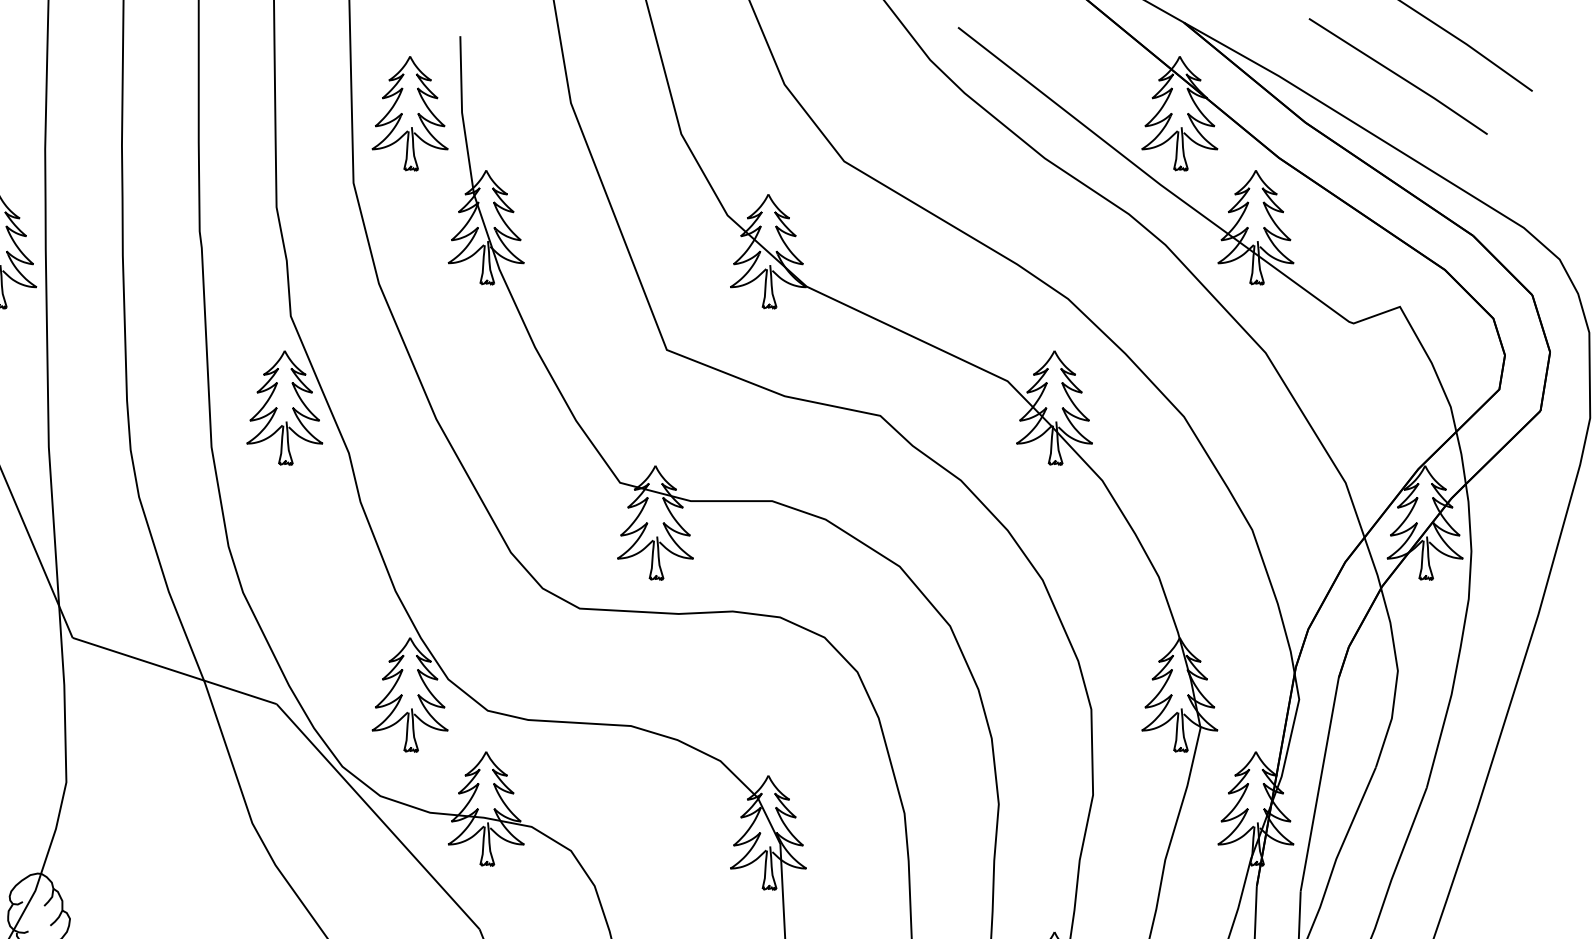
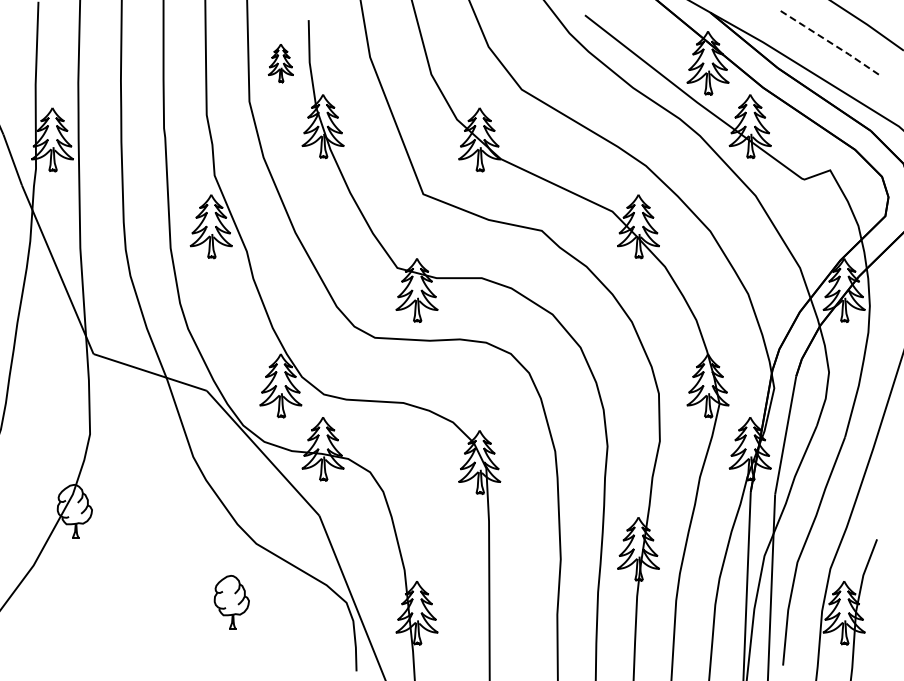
line: (1398, 74) -> (829, 41), solid -> dashed
part: (409, 114) -> (280, 63), size x0.6

